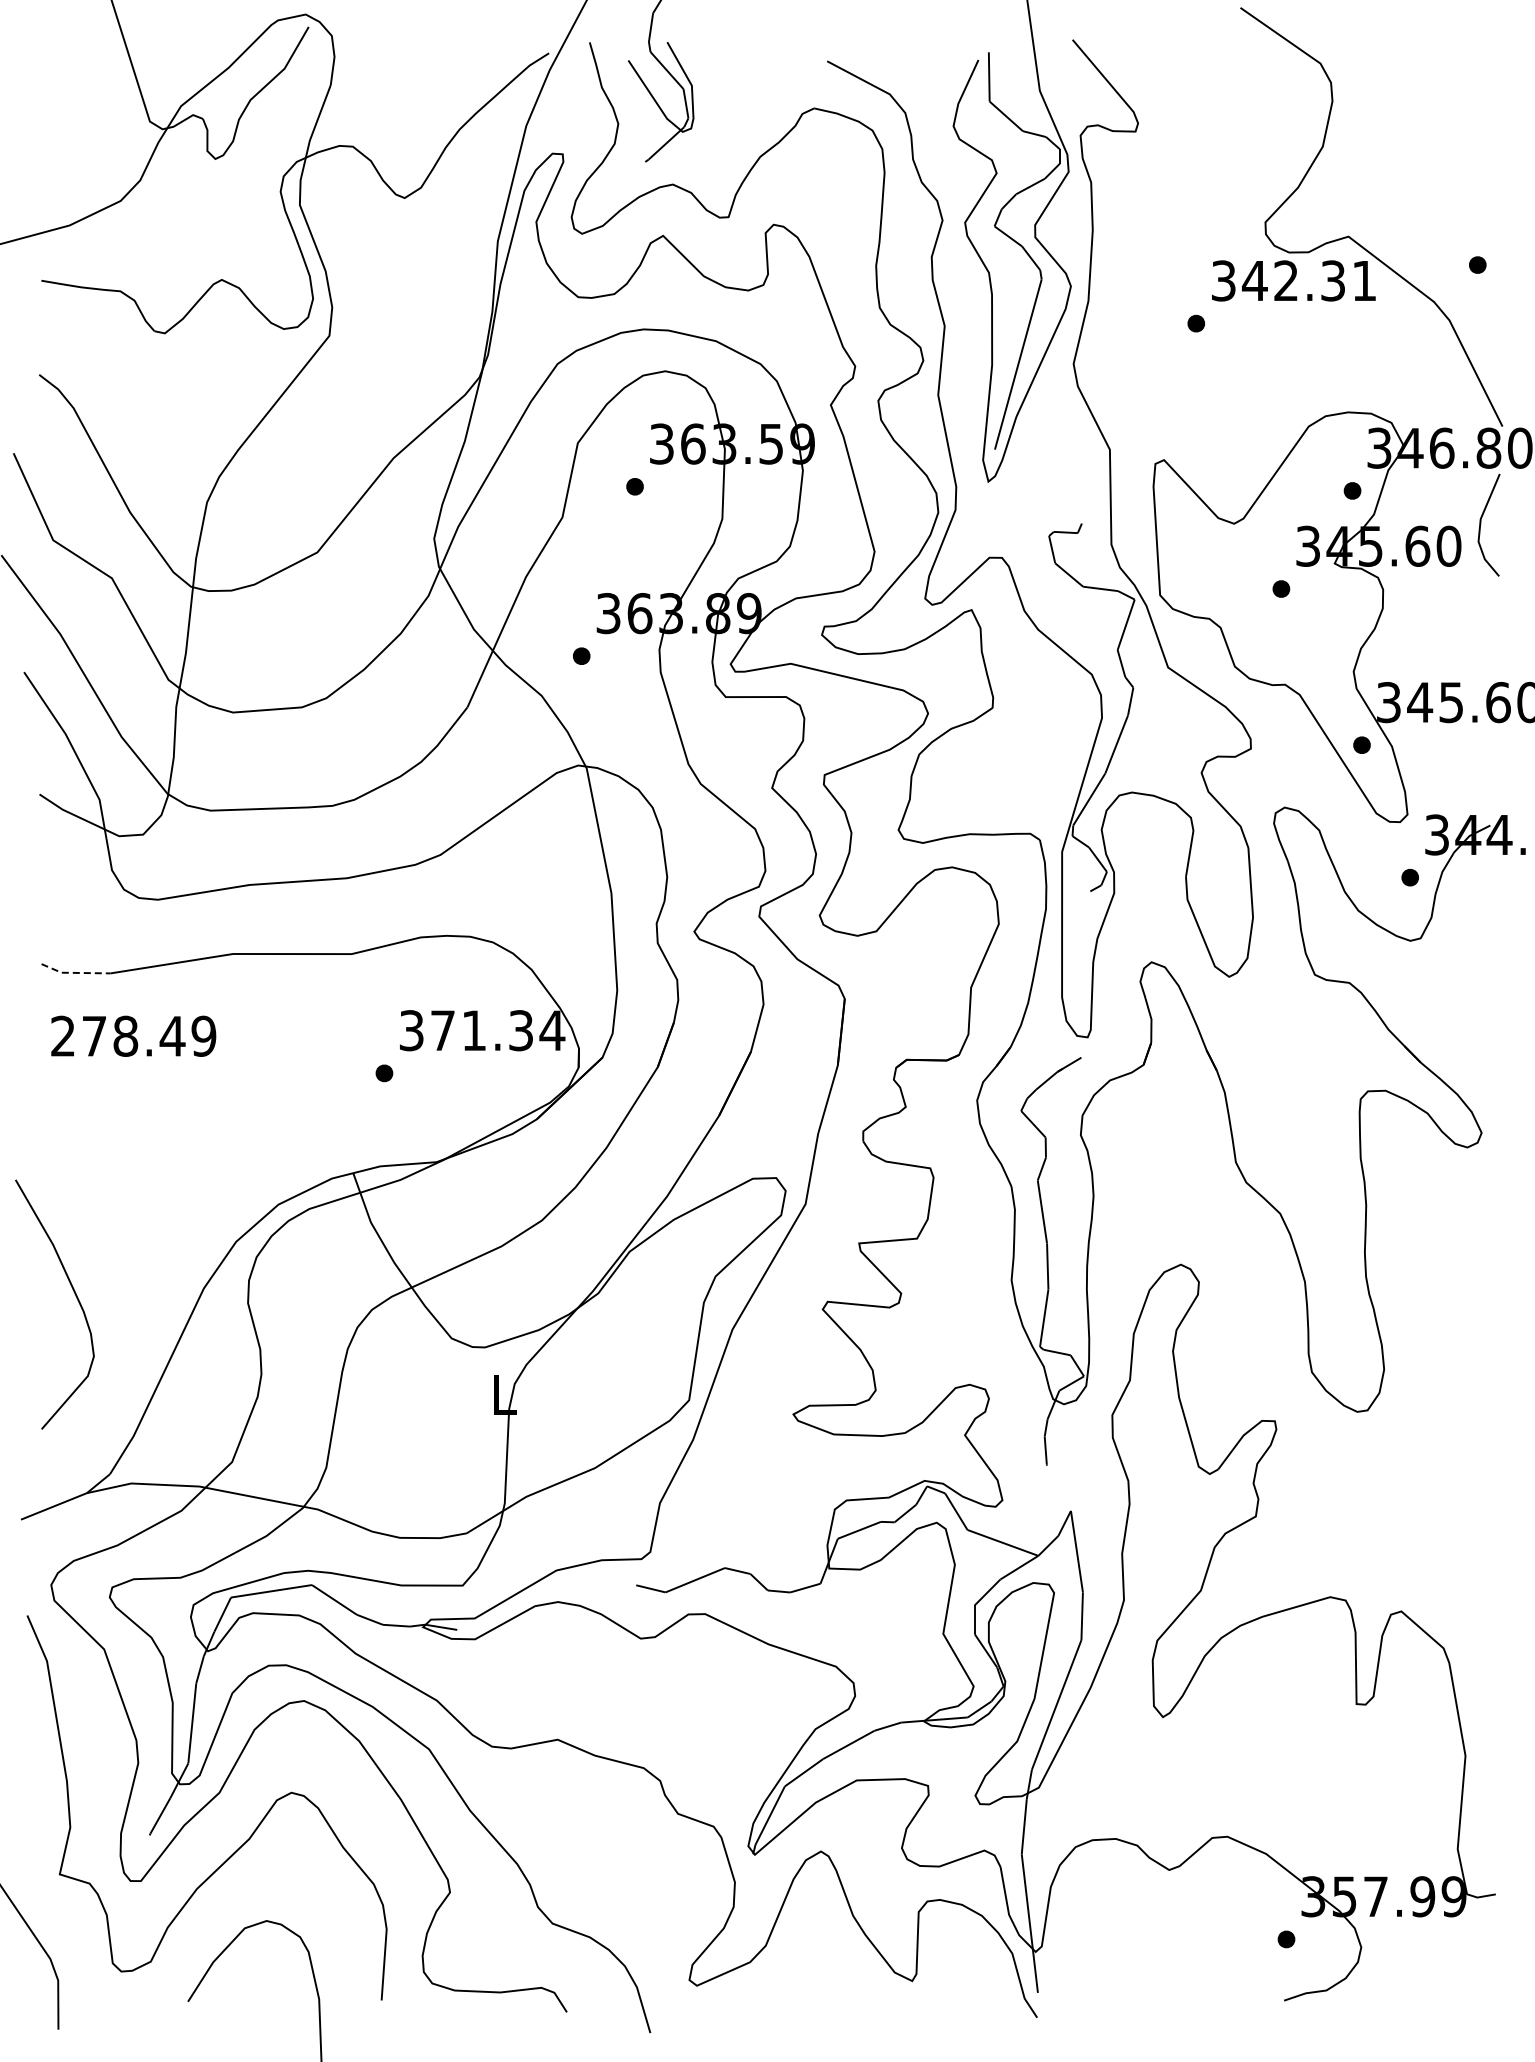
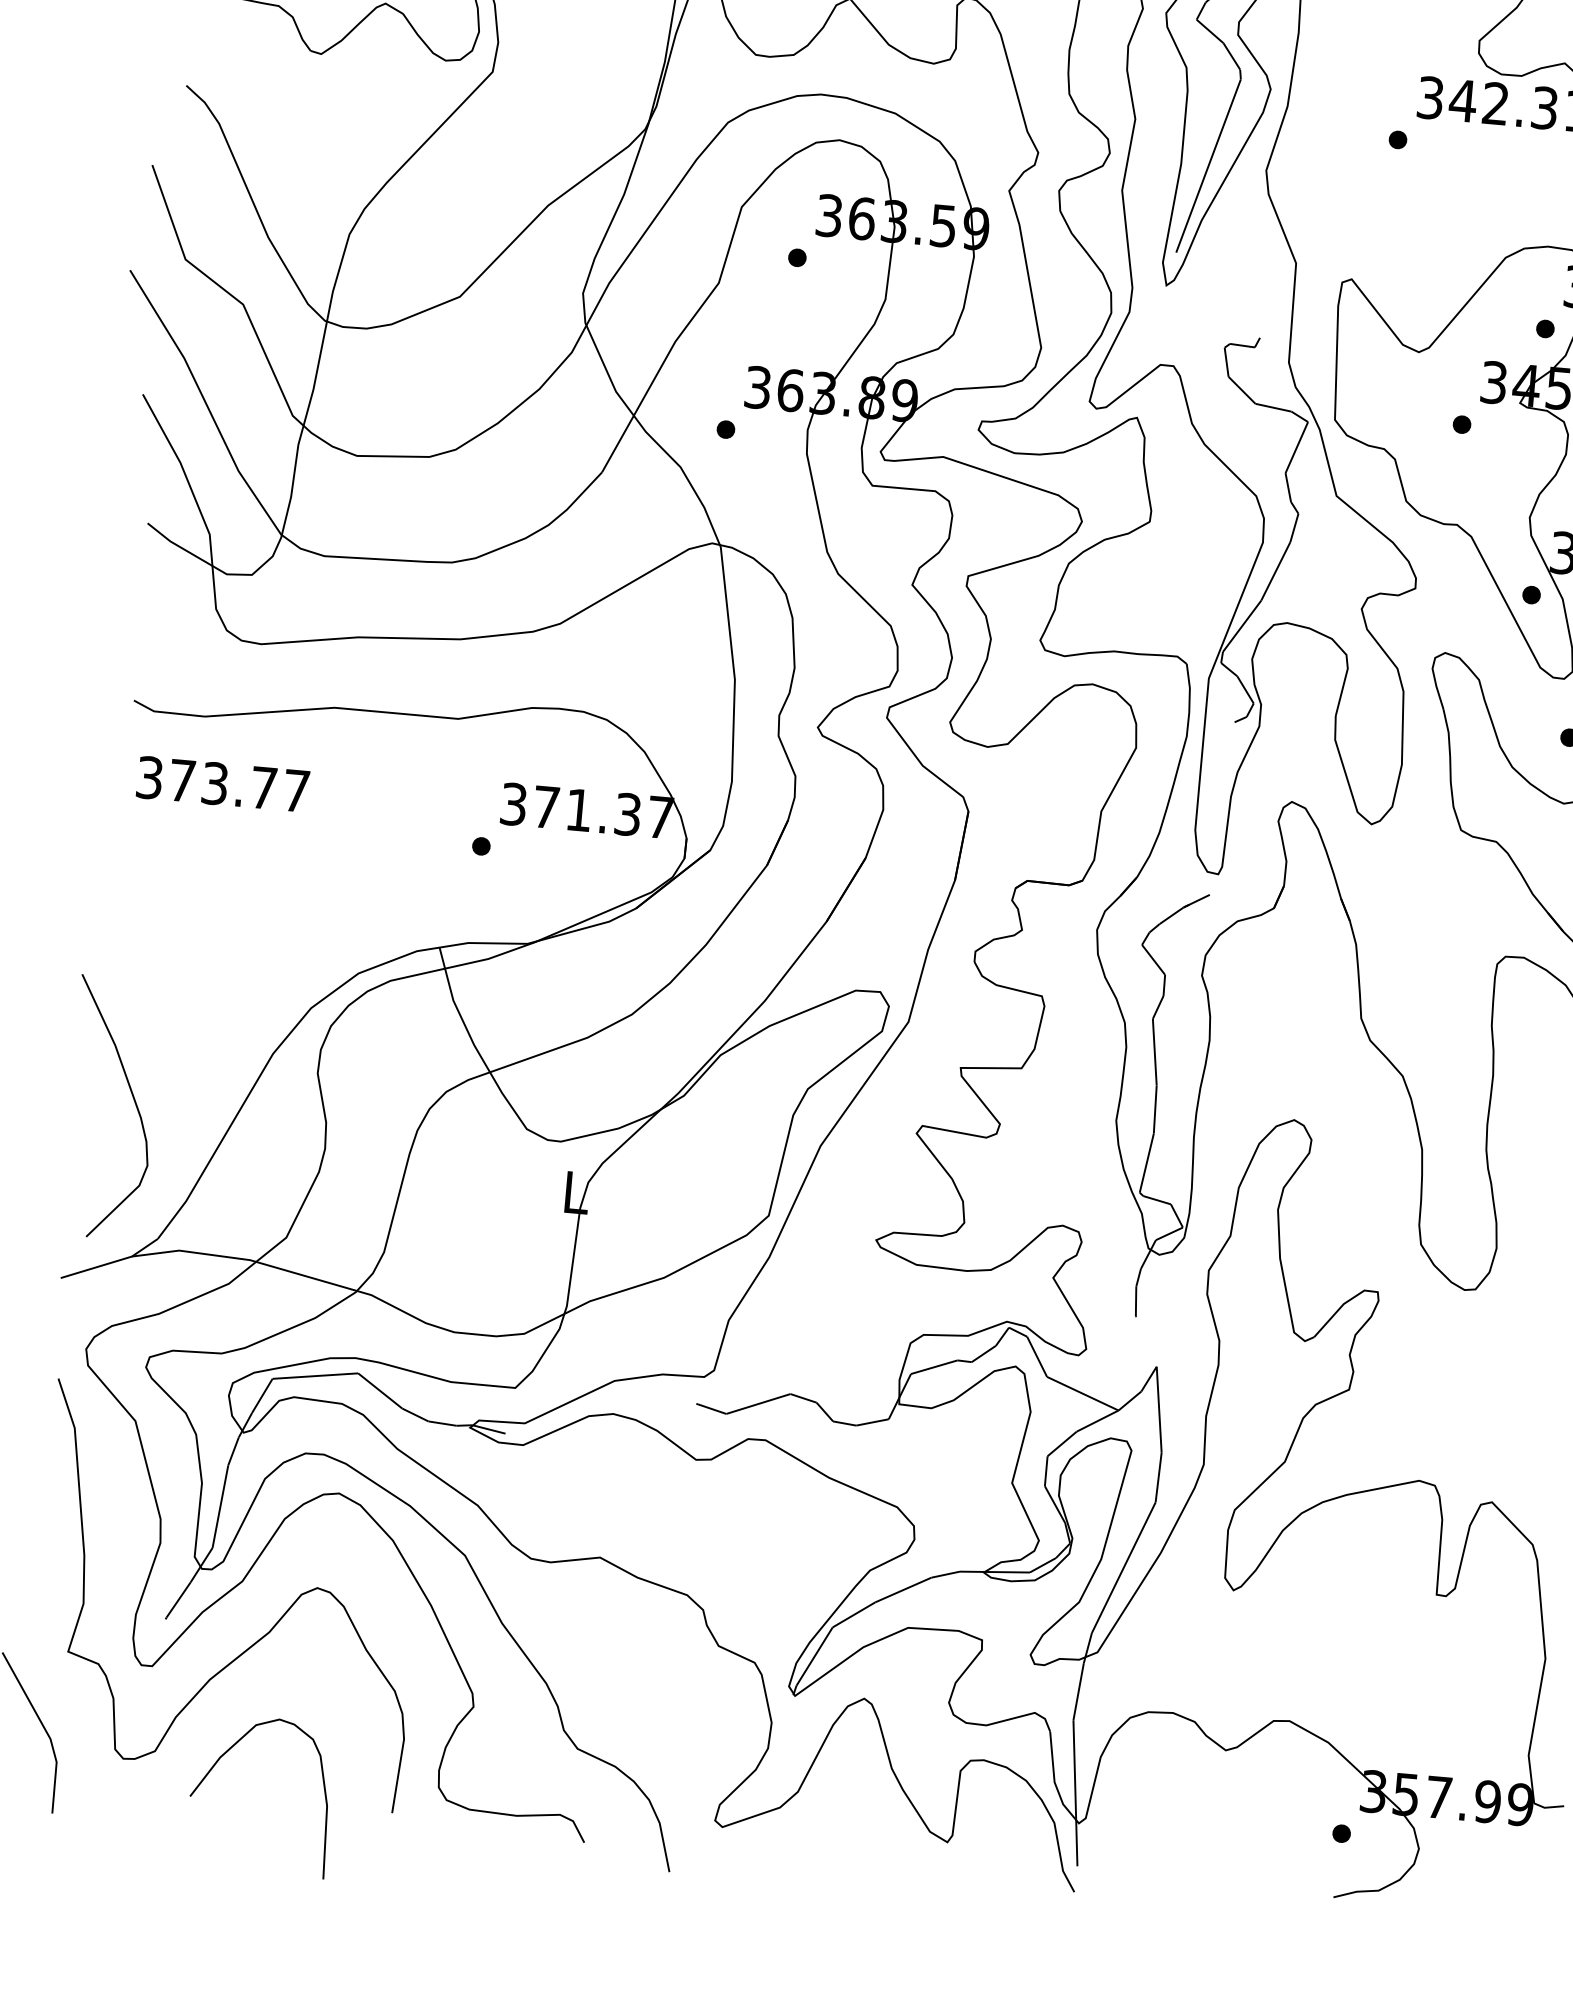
line: (74, 972) -> (167, 712), dashed -> solid
text: (552, 1030) -> (660, 817), 371.34 -> 371.37
text: (133, 1035) -> (223, 783), 278.49 -> 373.77
curve: (74, 1294) -> (132, 1099), moved

